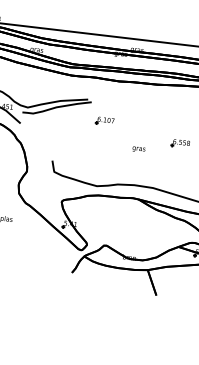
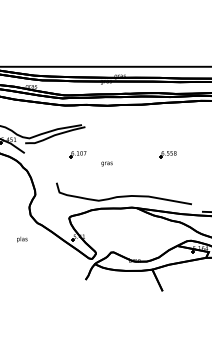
part: (104, 121) -> (77, 154), moved
text: (138, 148) -> (106, 163), moved

